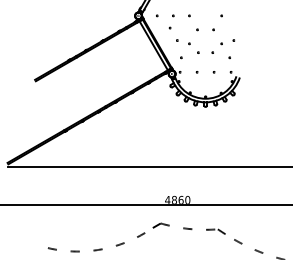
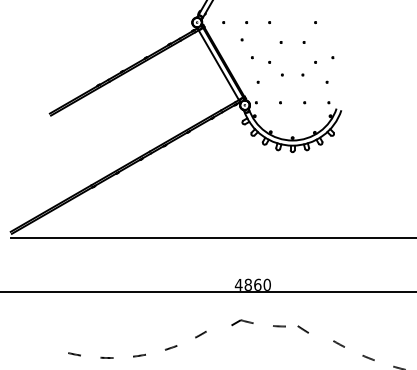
part: (188, 228) -> (268, 325), size x0.7

